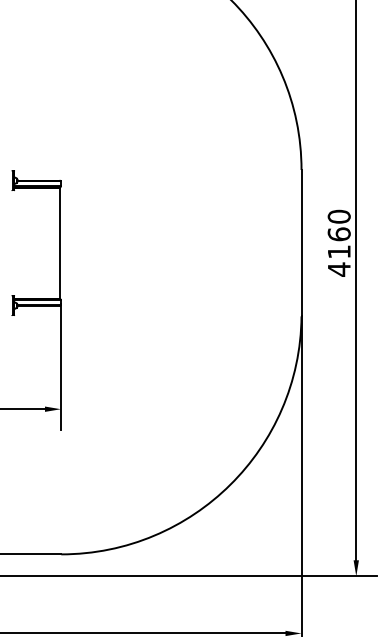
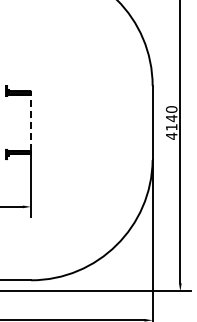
text: (338, 234) -> (171, 118), 4160 -> 4140
line: (60, 242) -> (30, 122), solid -> dashed

